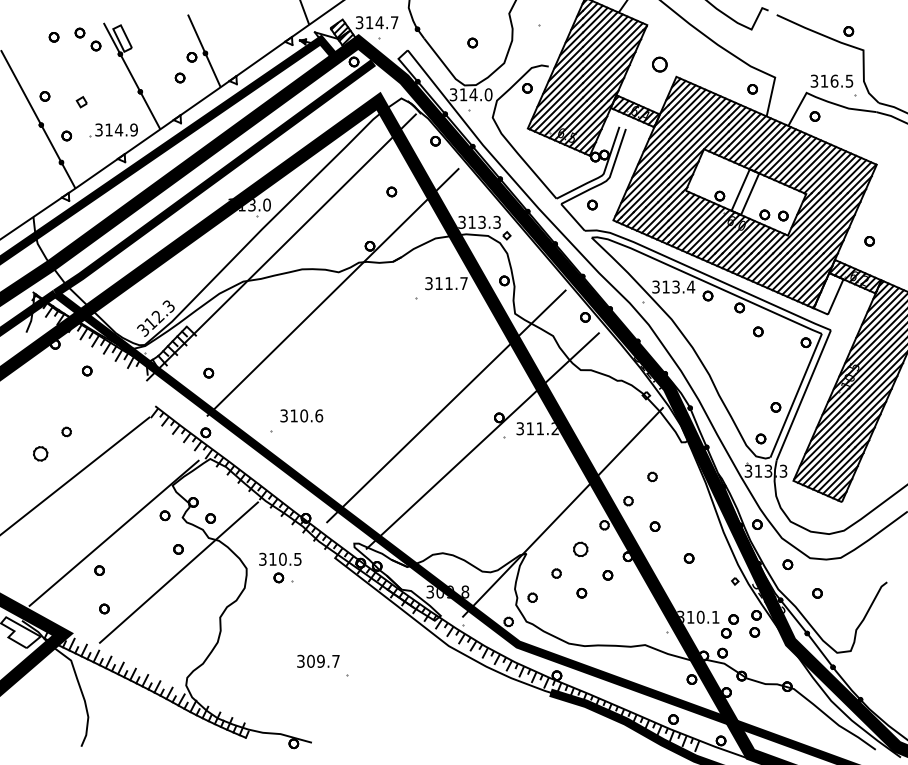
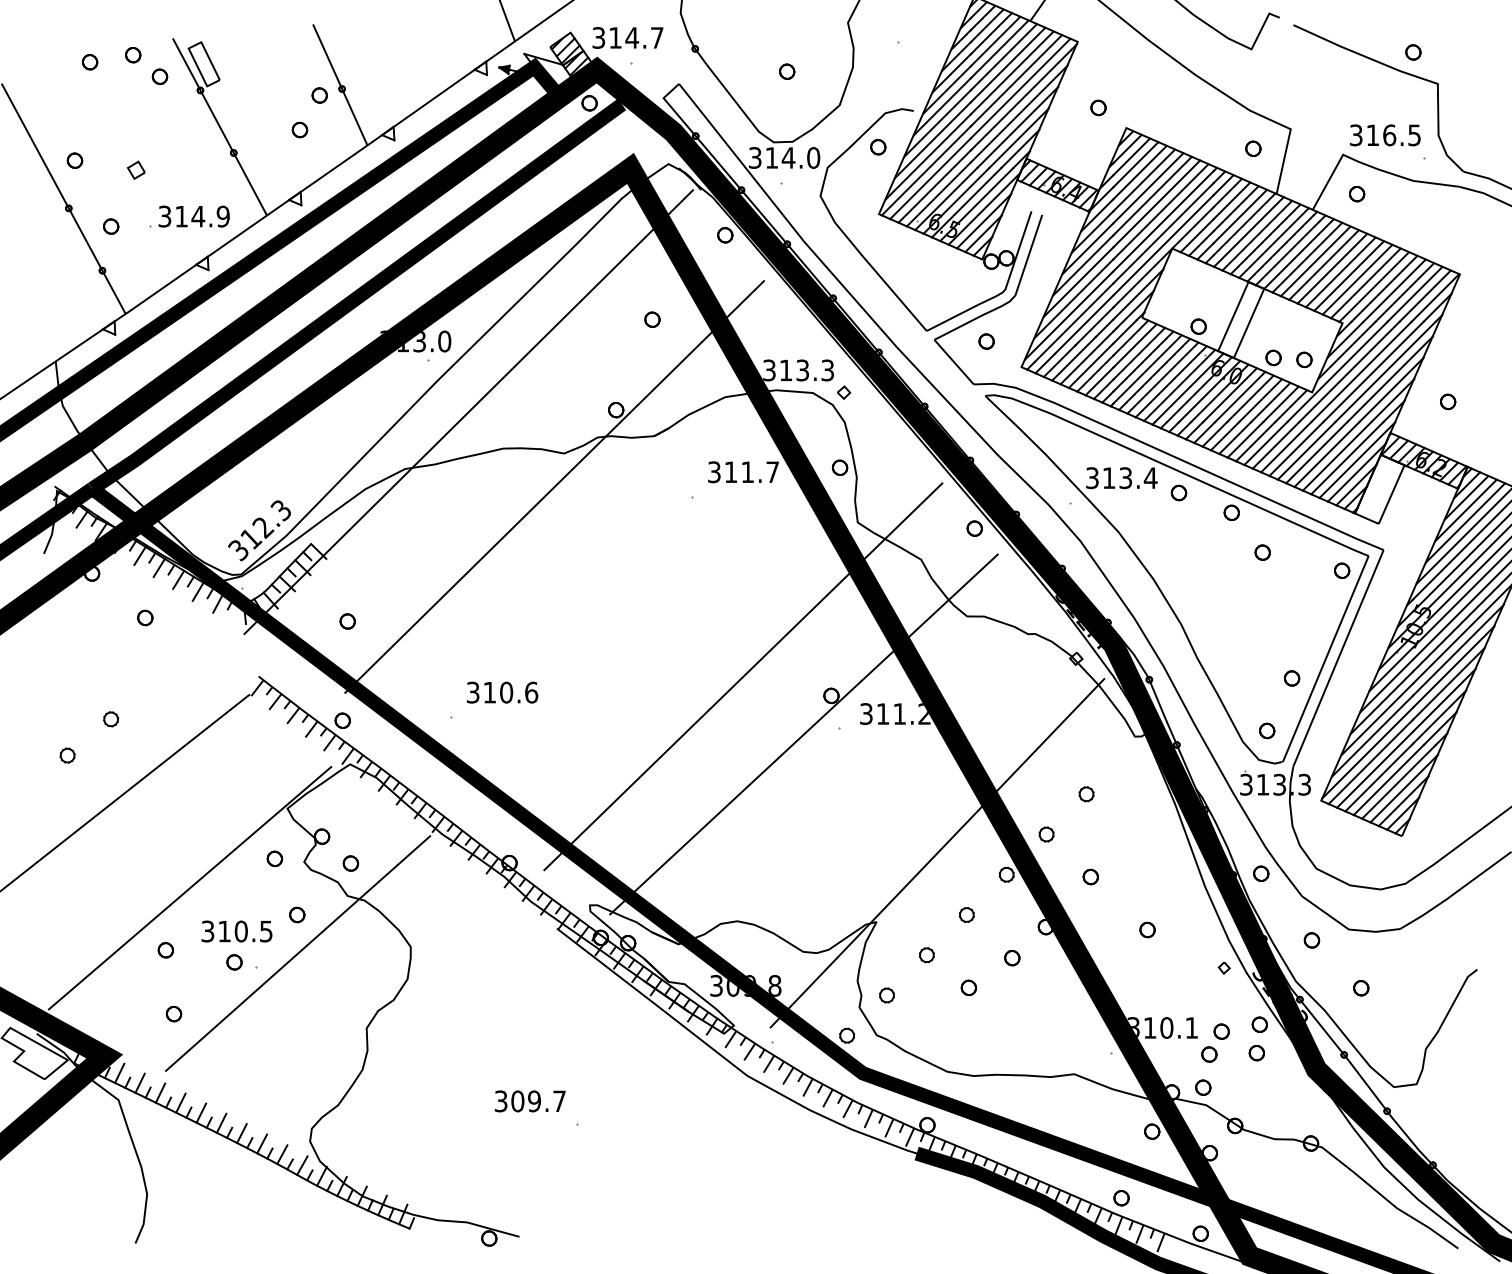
part: (659, 64) -> (1098, 107), size x0.62
part: (40, 453) -> (67, 755), size x0.62
part: (580, 549) -> (966, 915), size x0.62
part: (280, 567) -> (237, 945), moved

